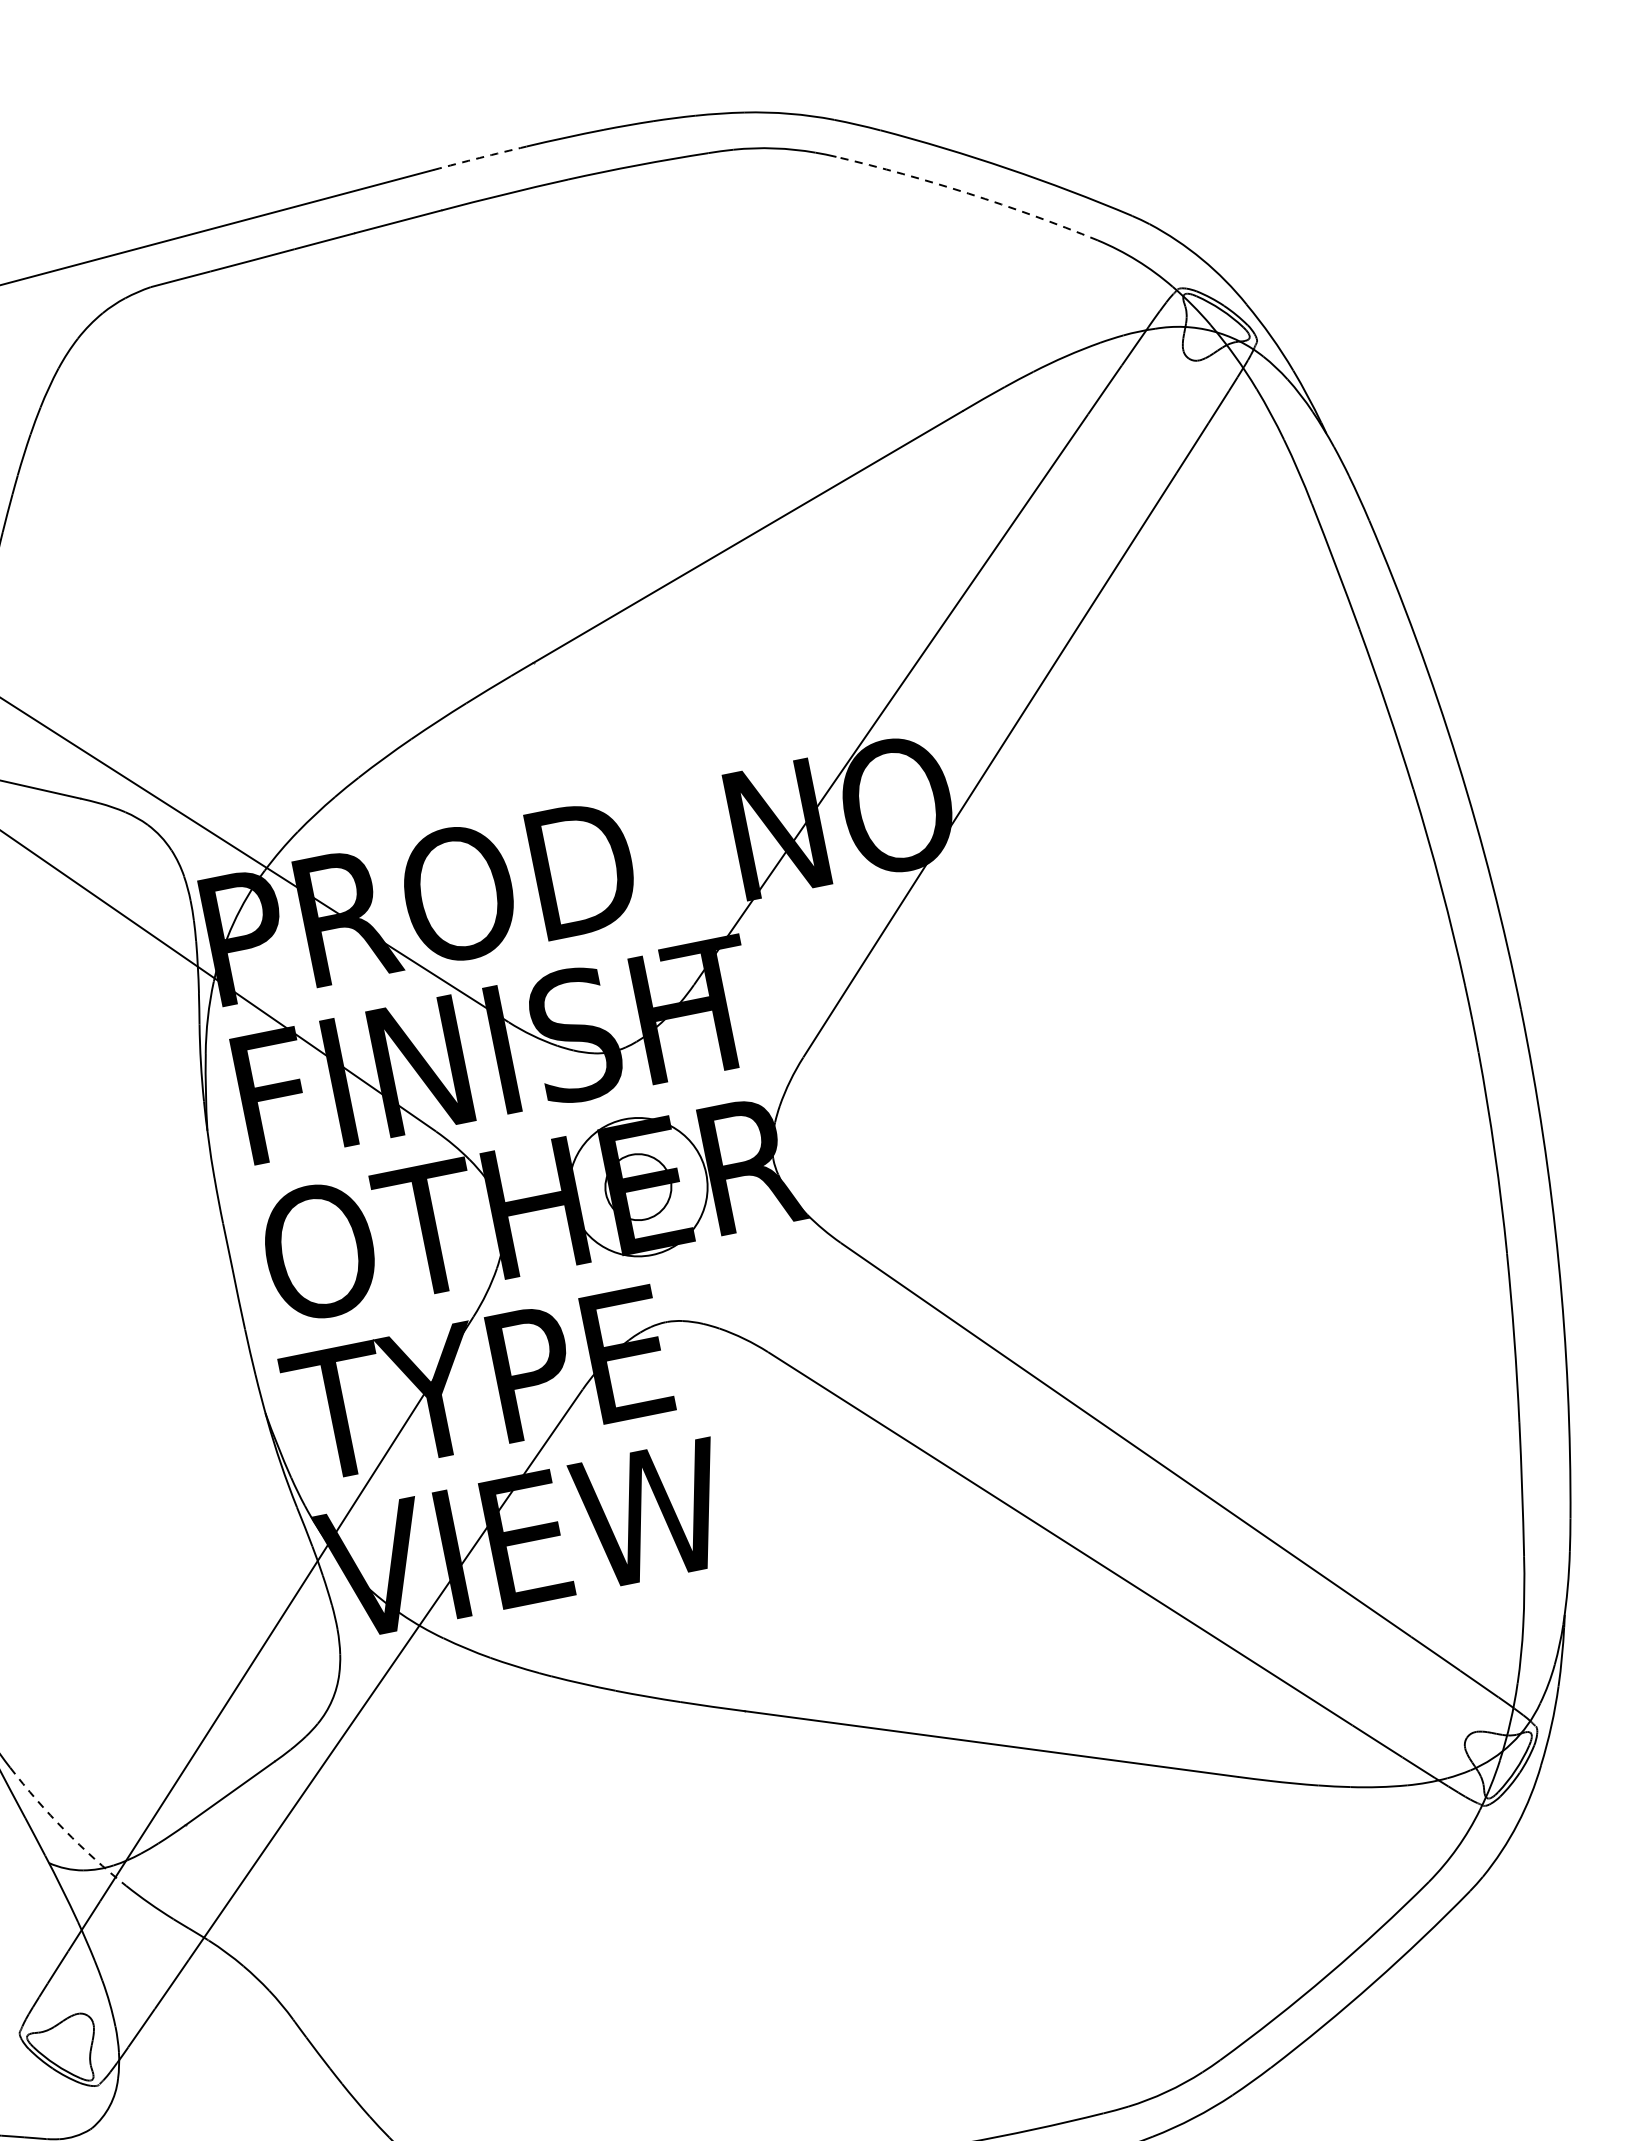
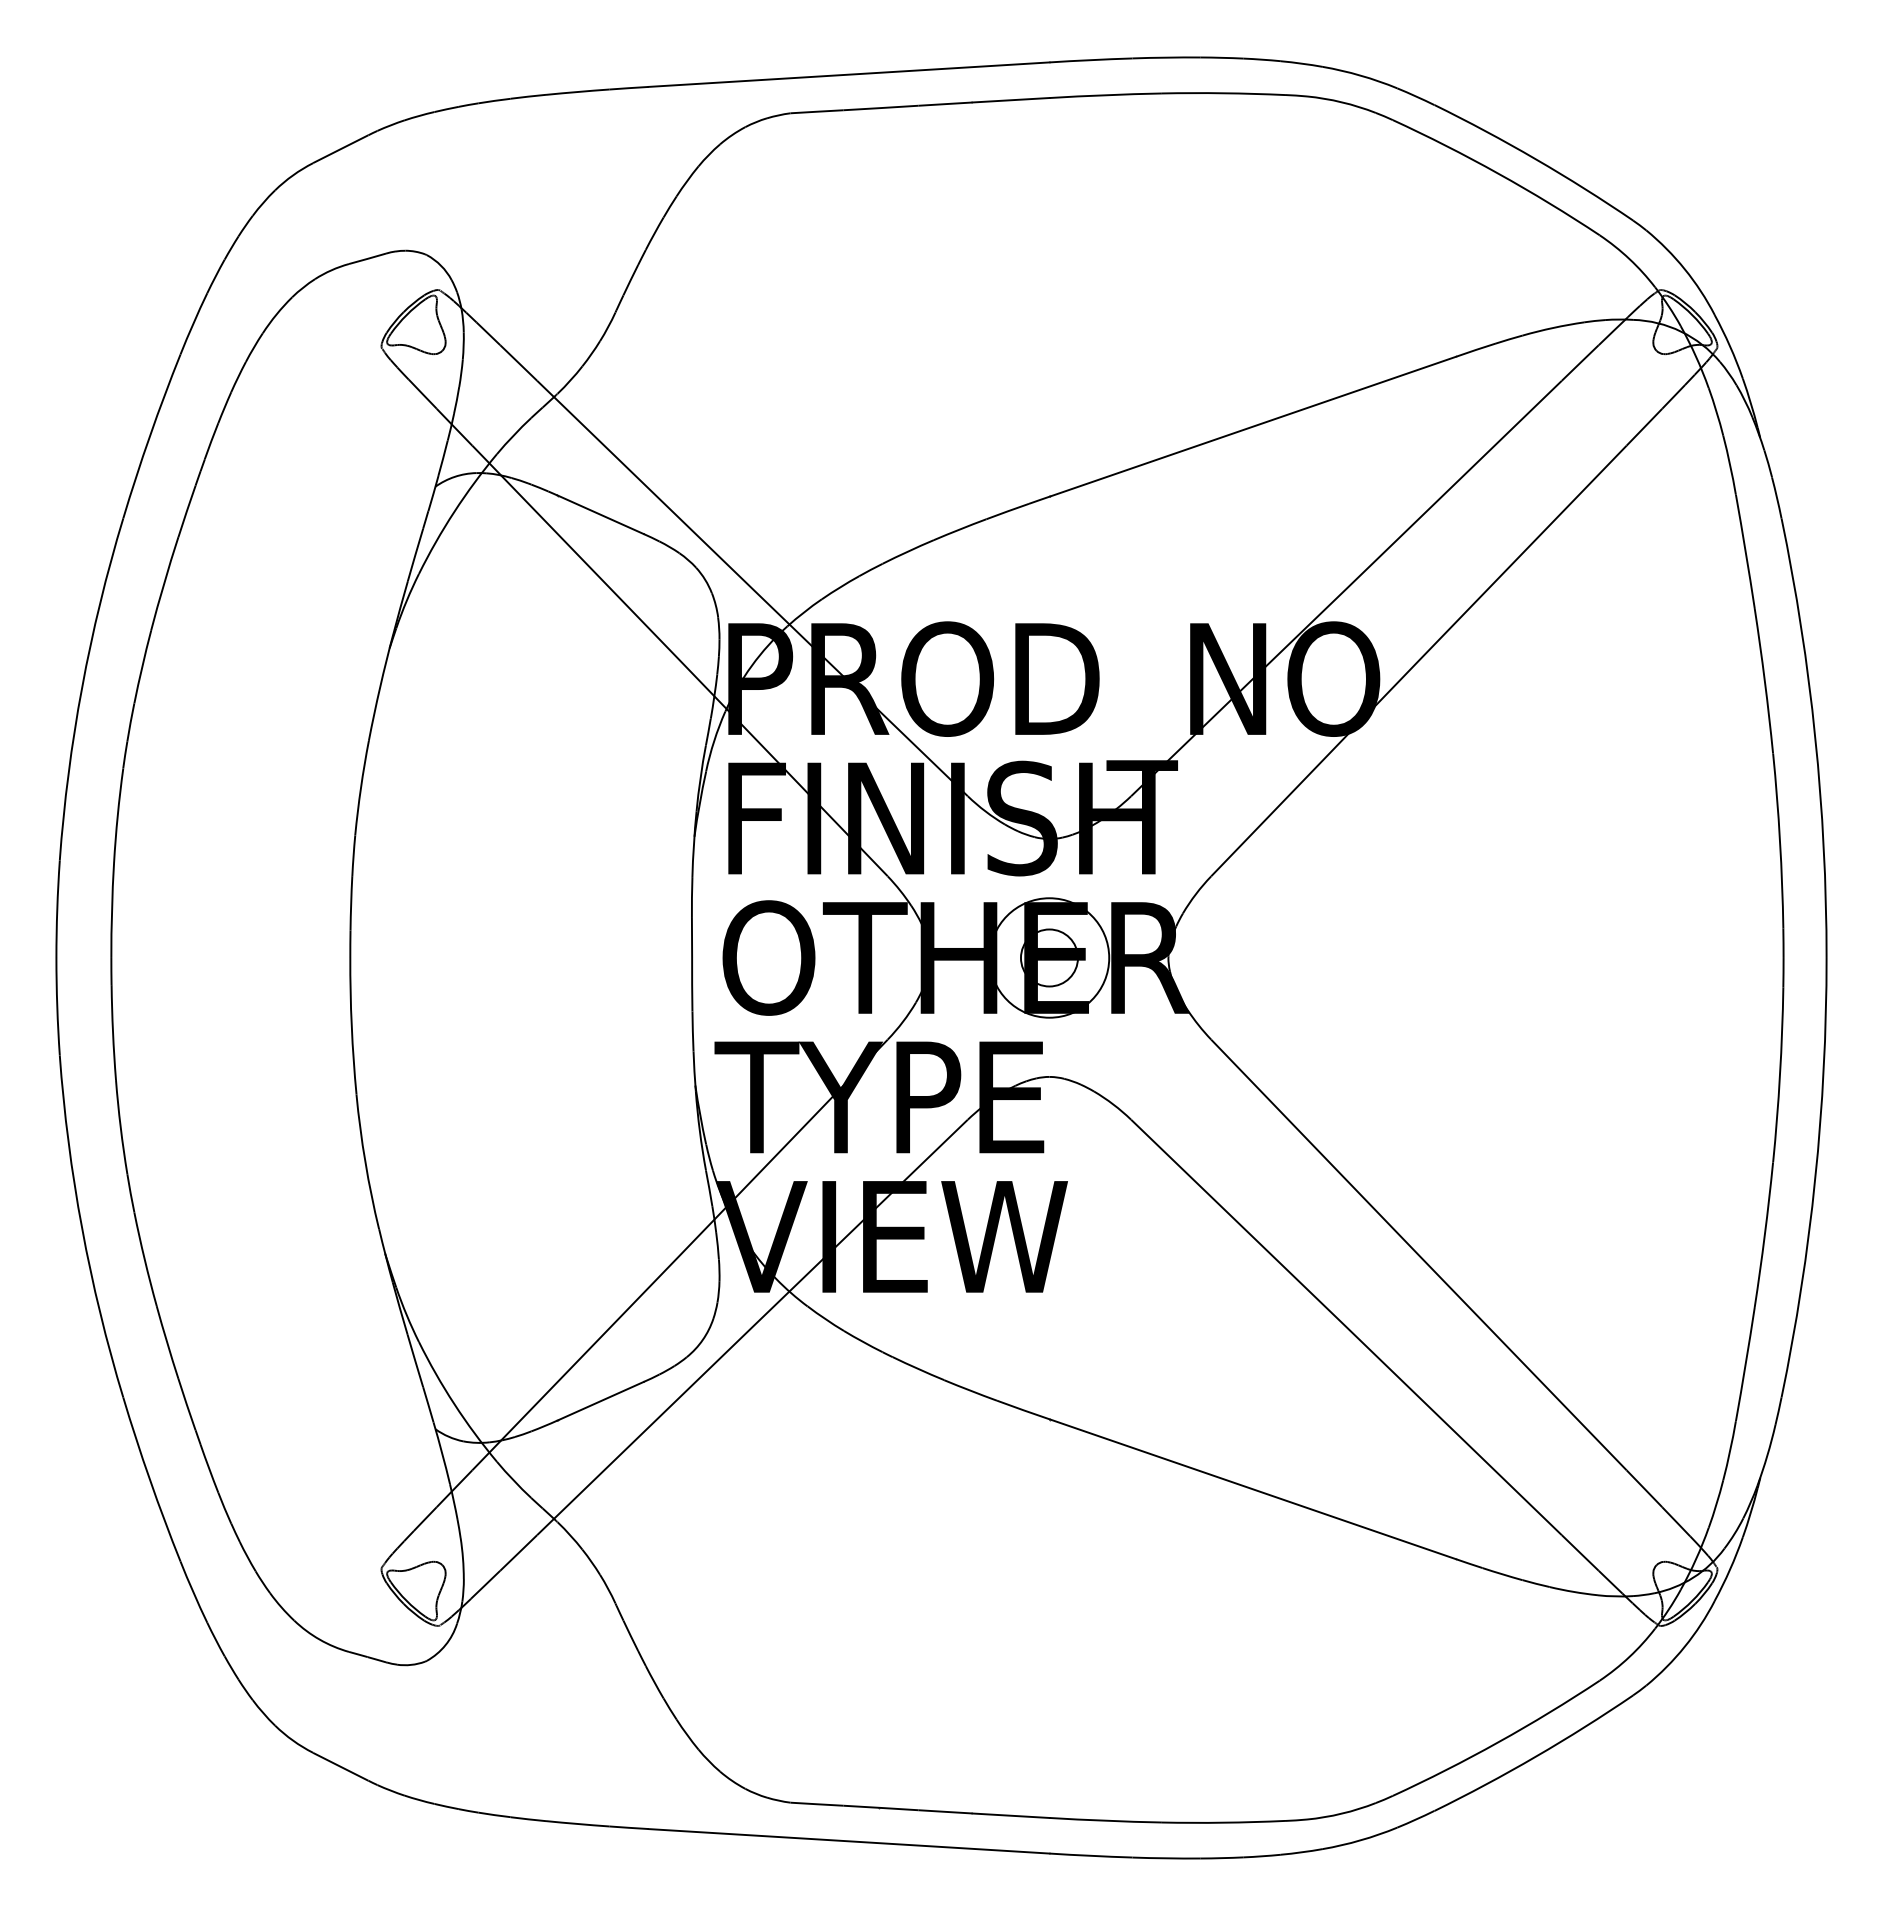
arc: (479, 158) -> (1090, 60), dashed -> solid
arc: (968, 193) -> (1498, 173), dashed -> solid
arc: (64, 1830) -> (454, 1404), dashed -> solid

